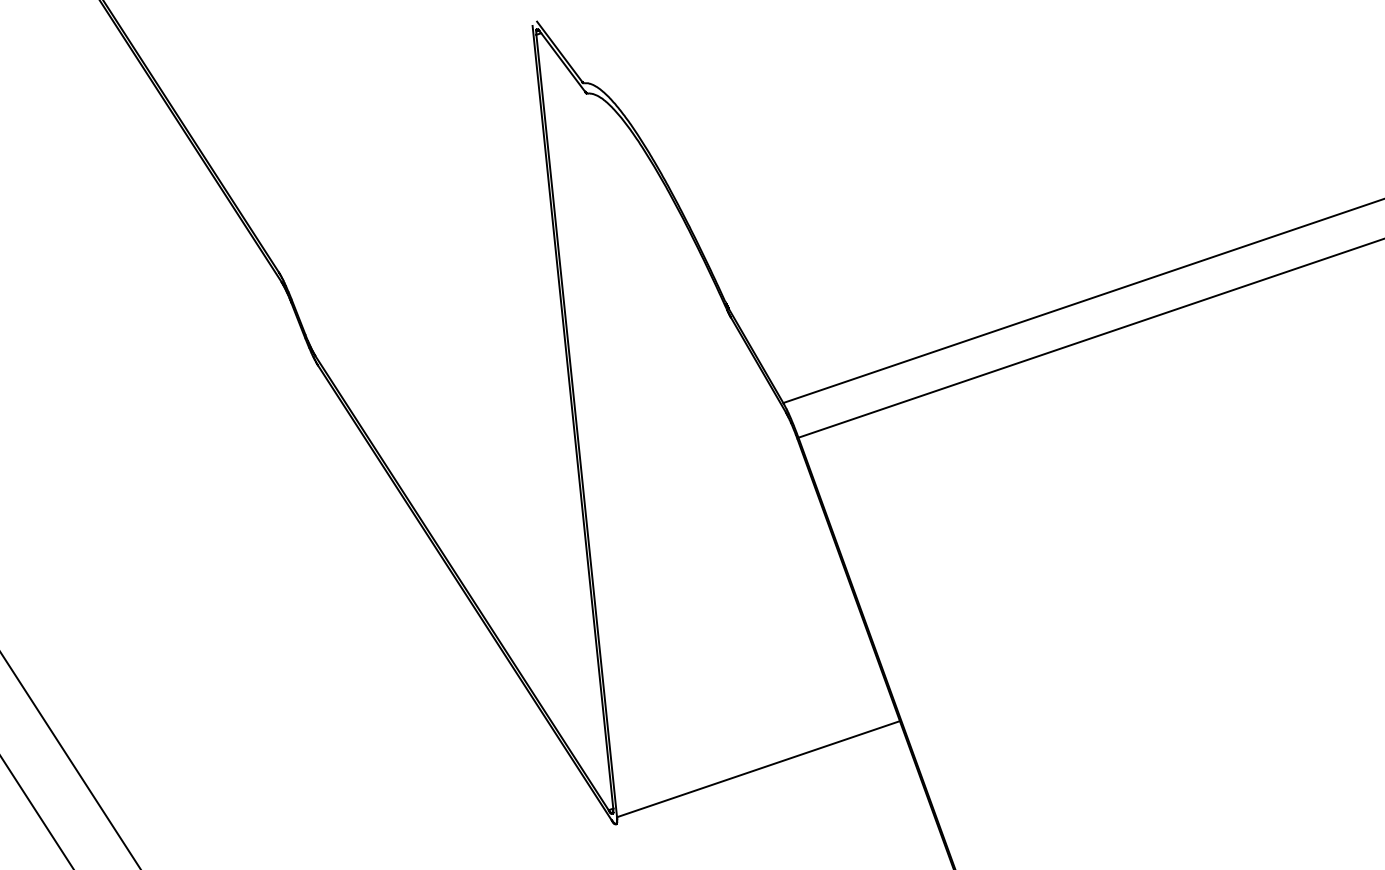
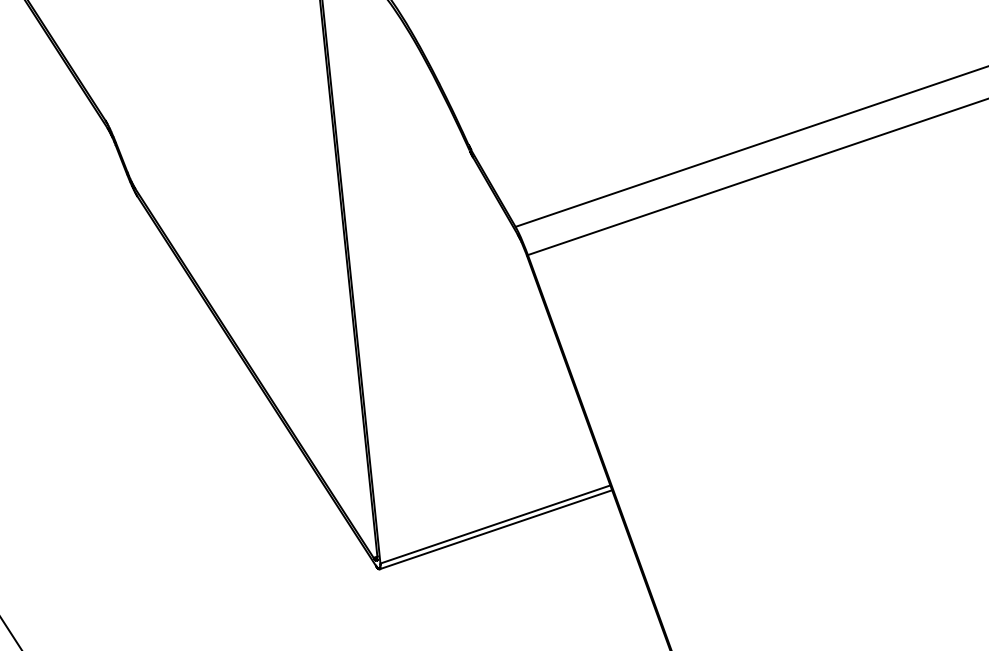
line: (759, 775) -> (496, 529), added

